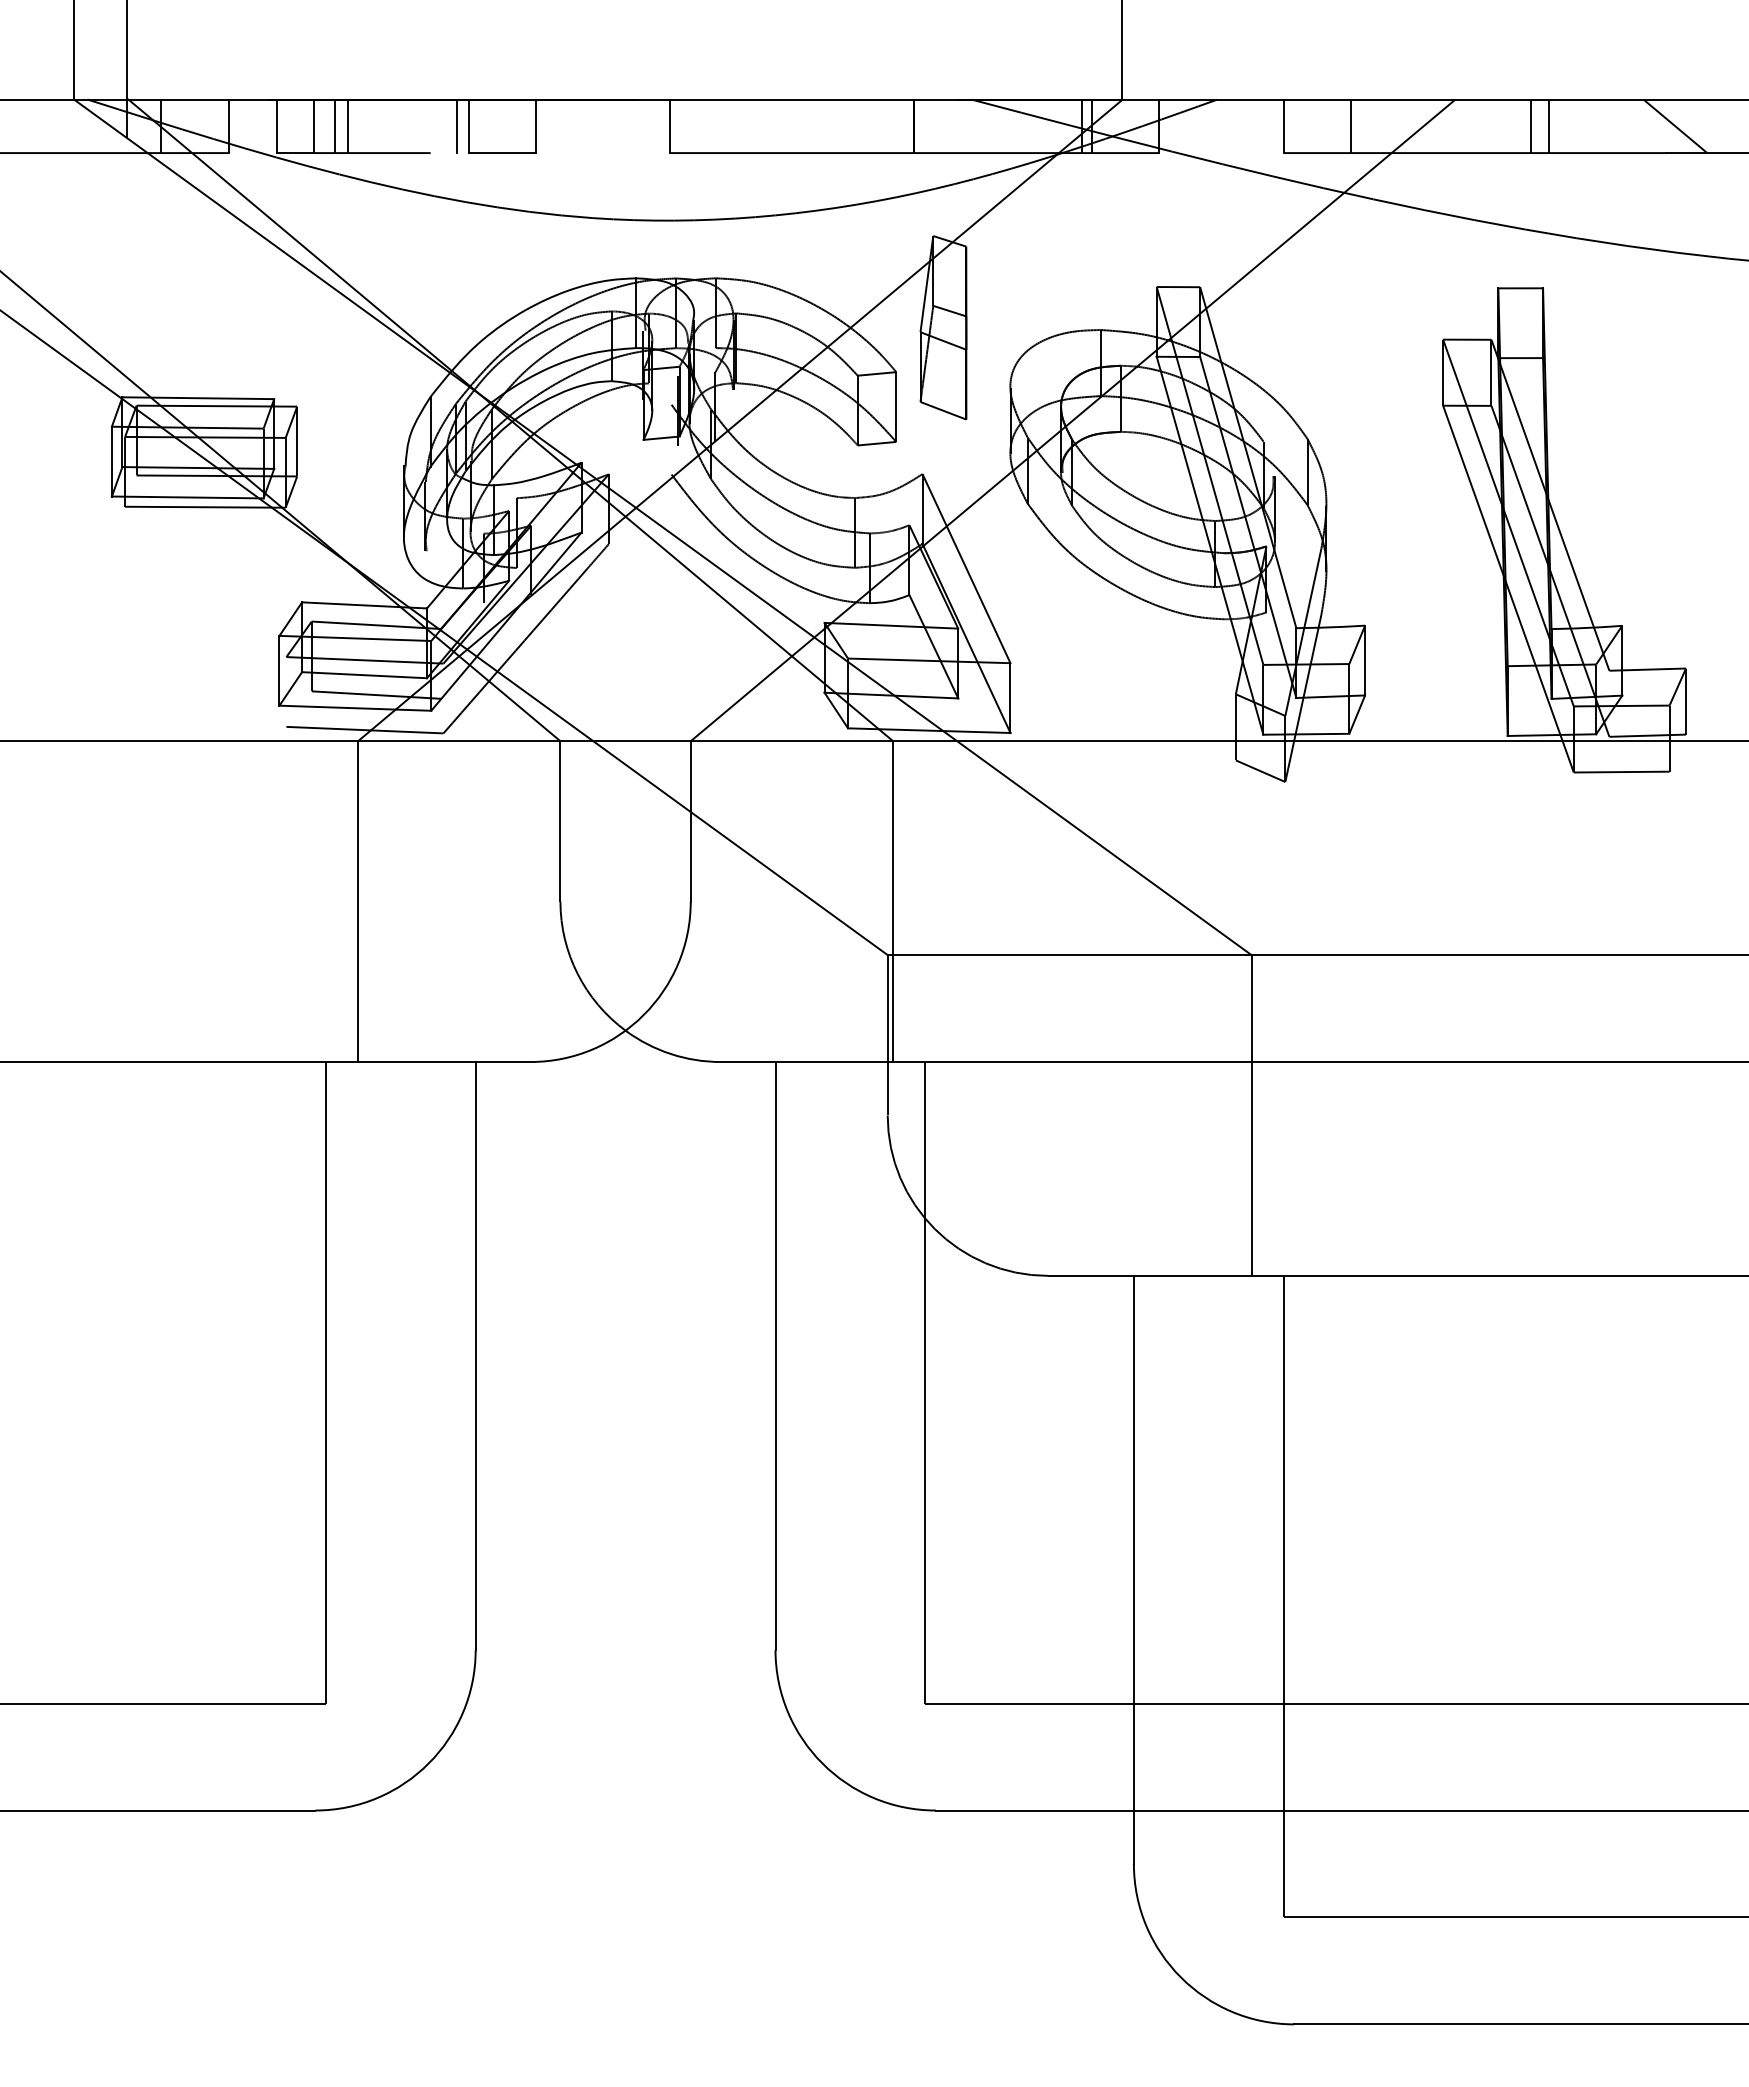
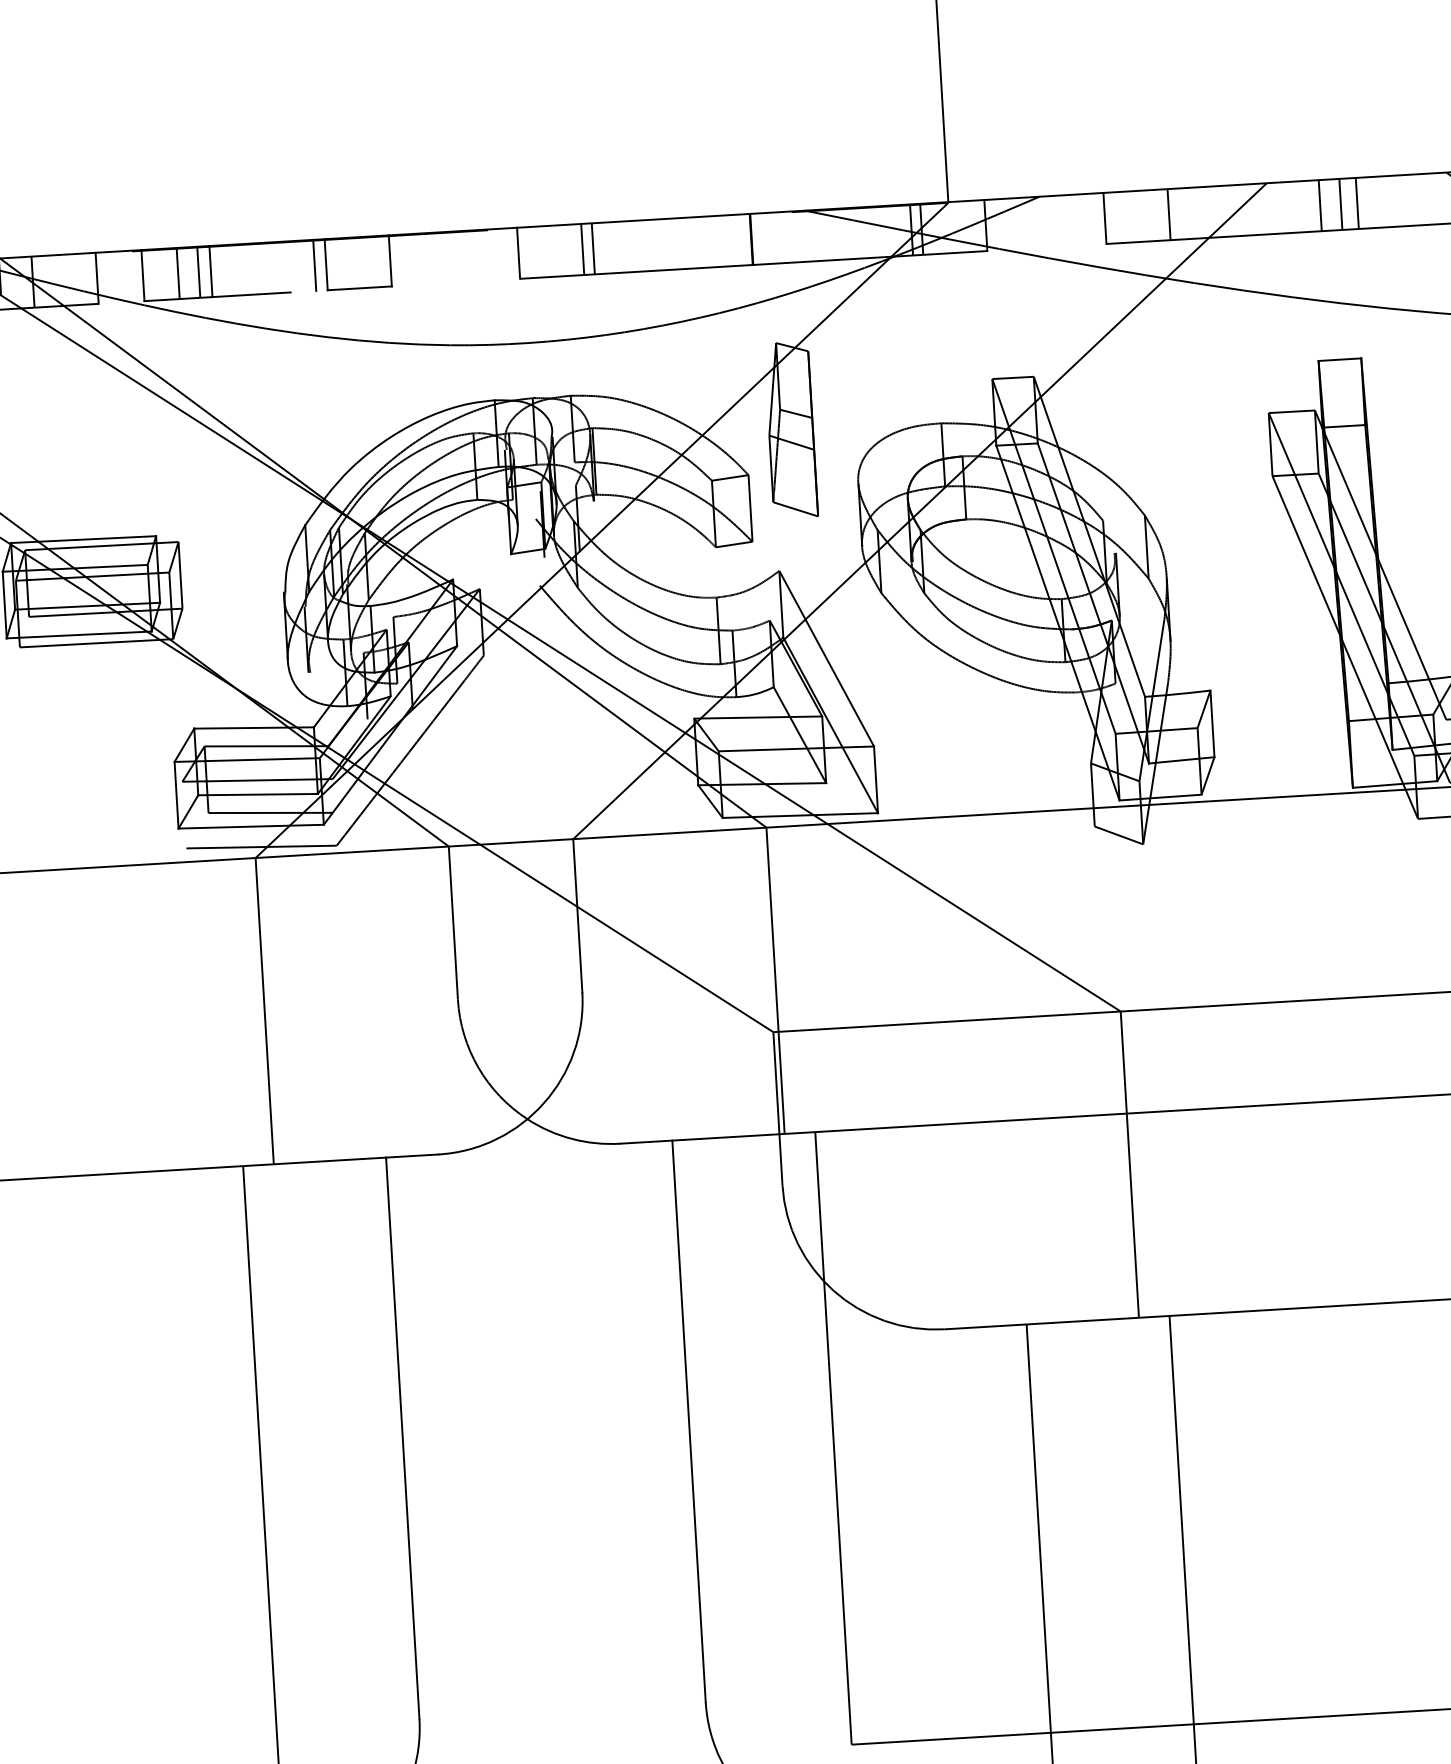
line: (737, 126) -> (582, 249), added
line: (748, 126) -> (593, 248), added
line: (1509, 126) -> (1320, 205), added

